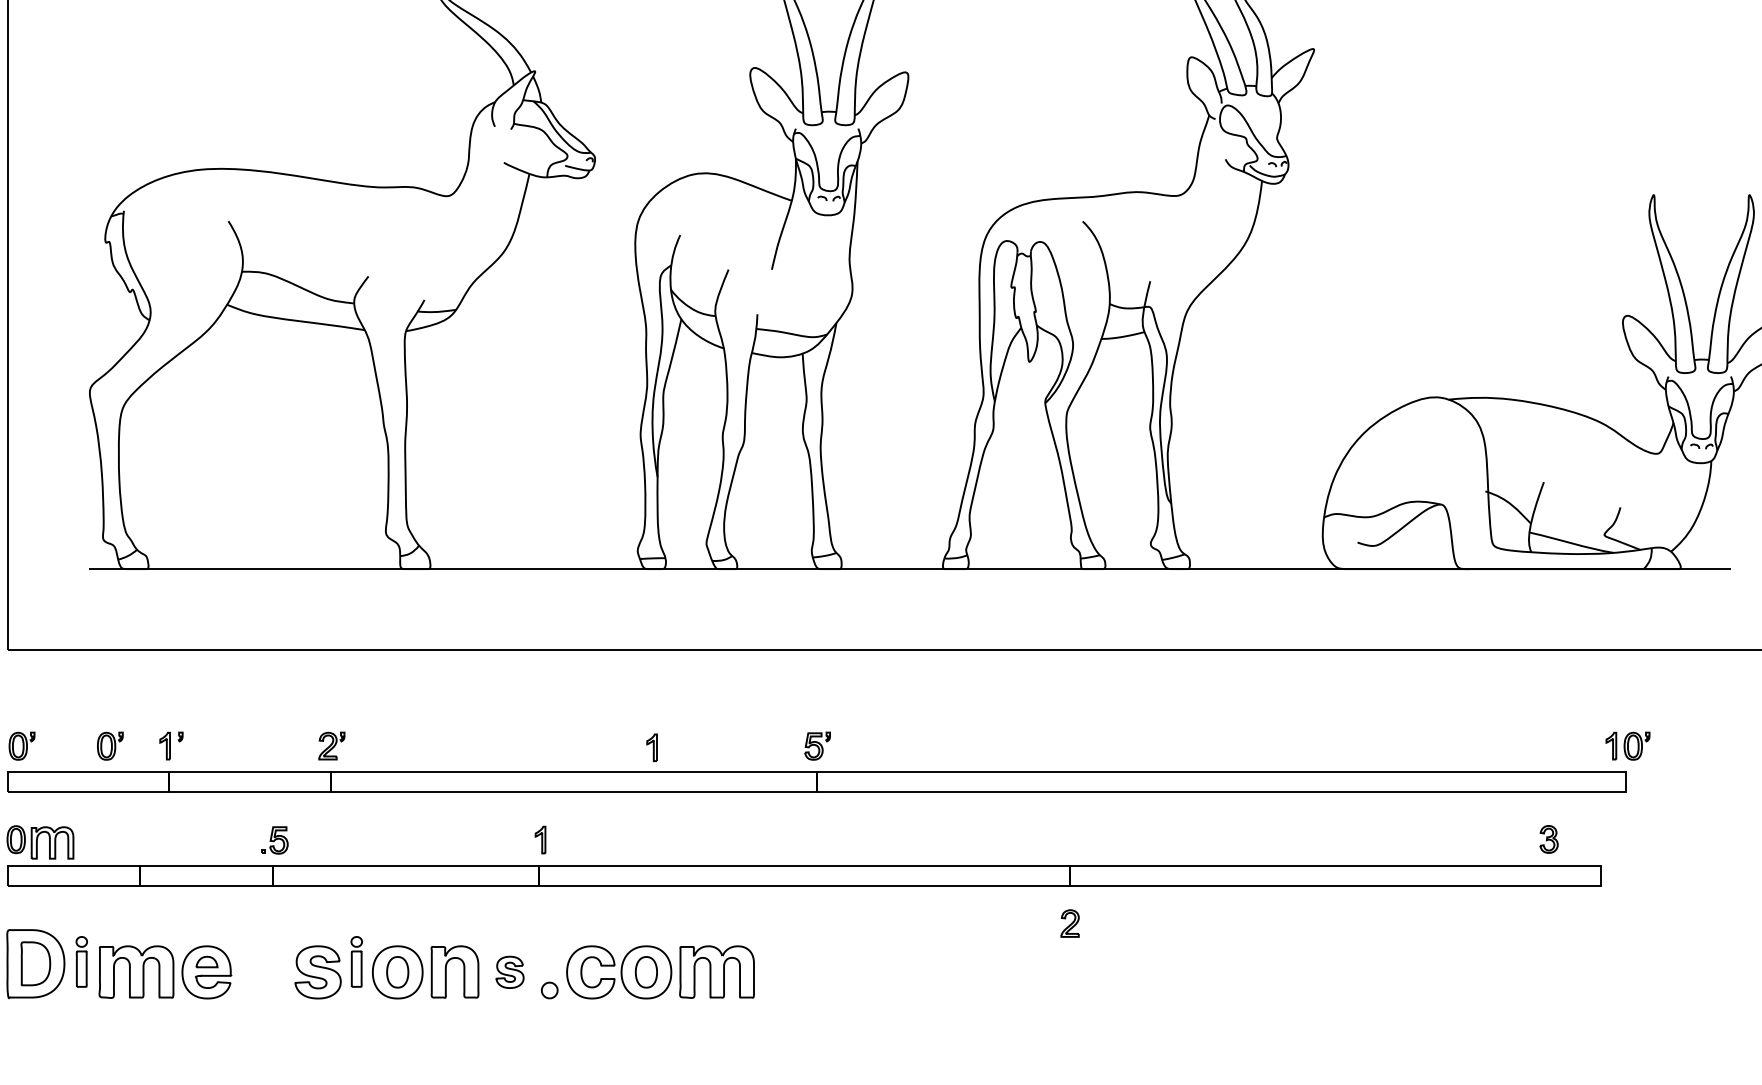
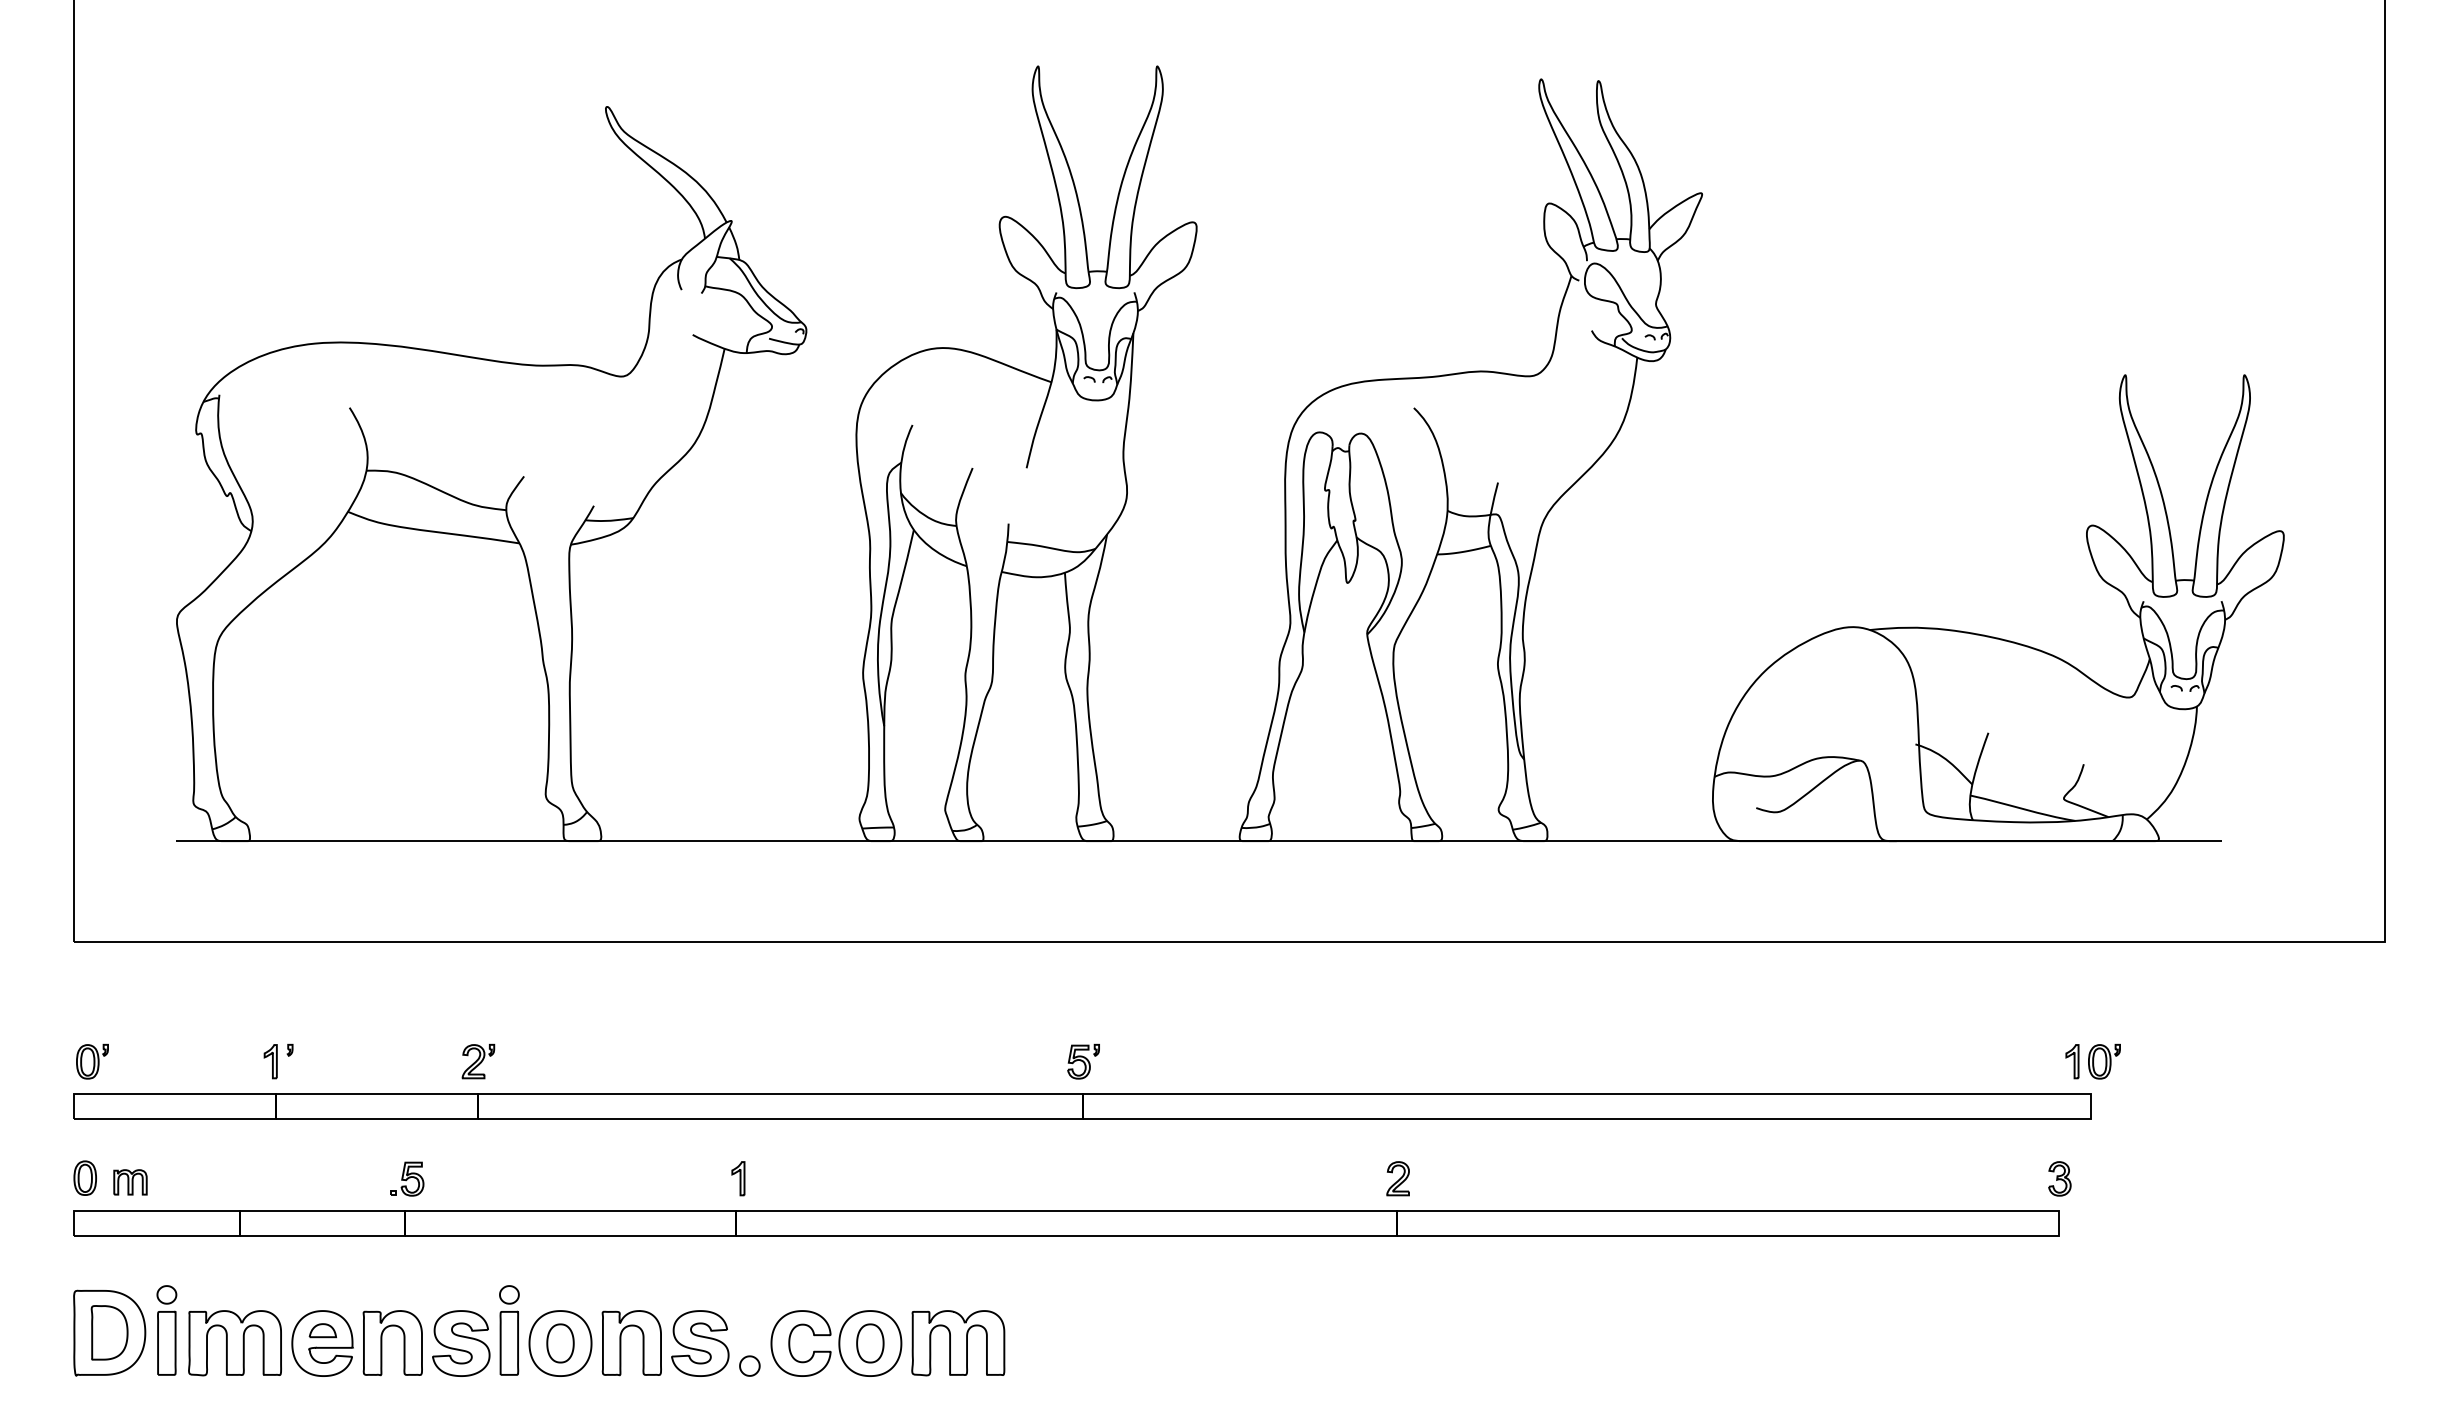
part: (110, 746) -> (202, 1061), removed
part: (652, 747) -> (877, 1063), removed
part: (1548, 839) -> (2059, 1178), moved
part: (52, 843) -> (130, 1182), size x0.62
part: (1069, 923) -> (1397, 1178), moved
part: (81, 961) -> (166, 1330), size x1.43
part: (356, 961) -> (509, 1330), size x1.43
part: (254, 972) -> (382, 1343), added
part: (510, 972) -> (700, 1343), size x1.67

